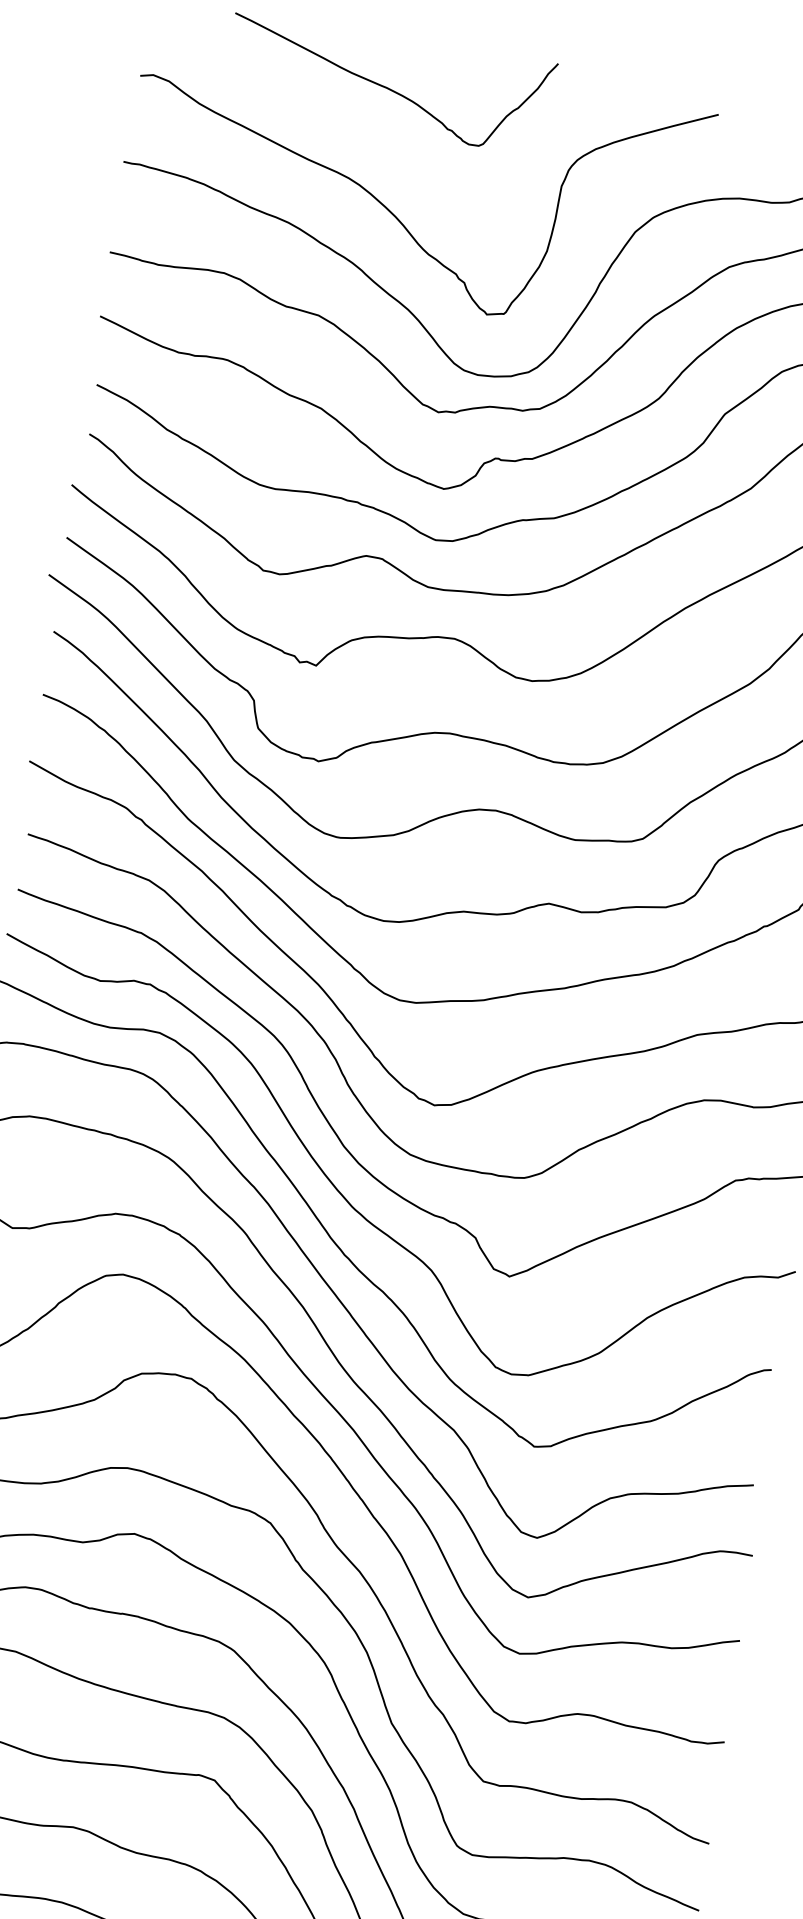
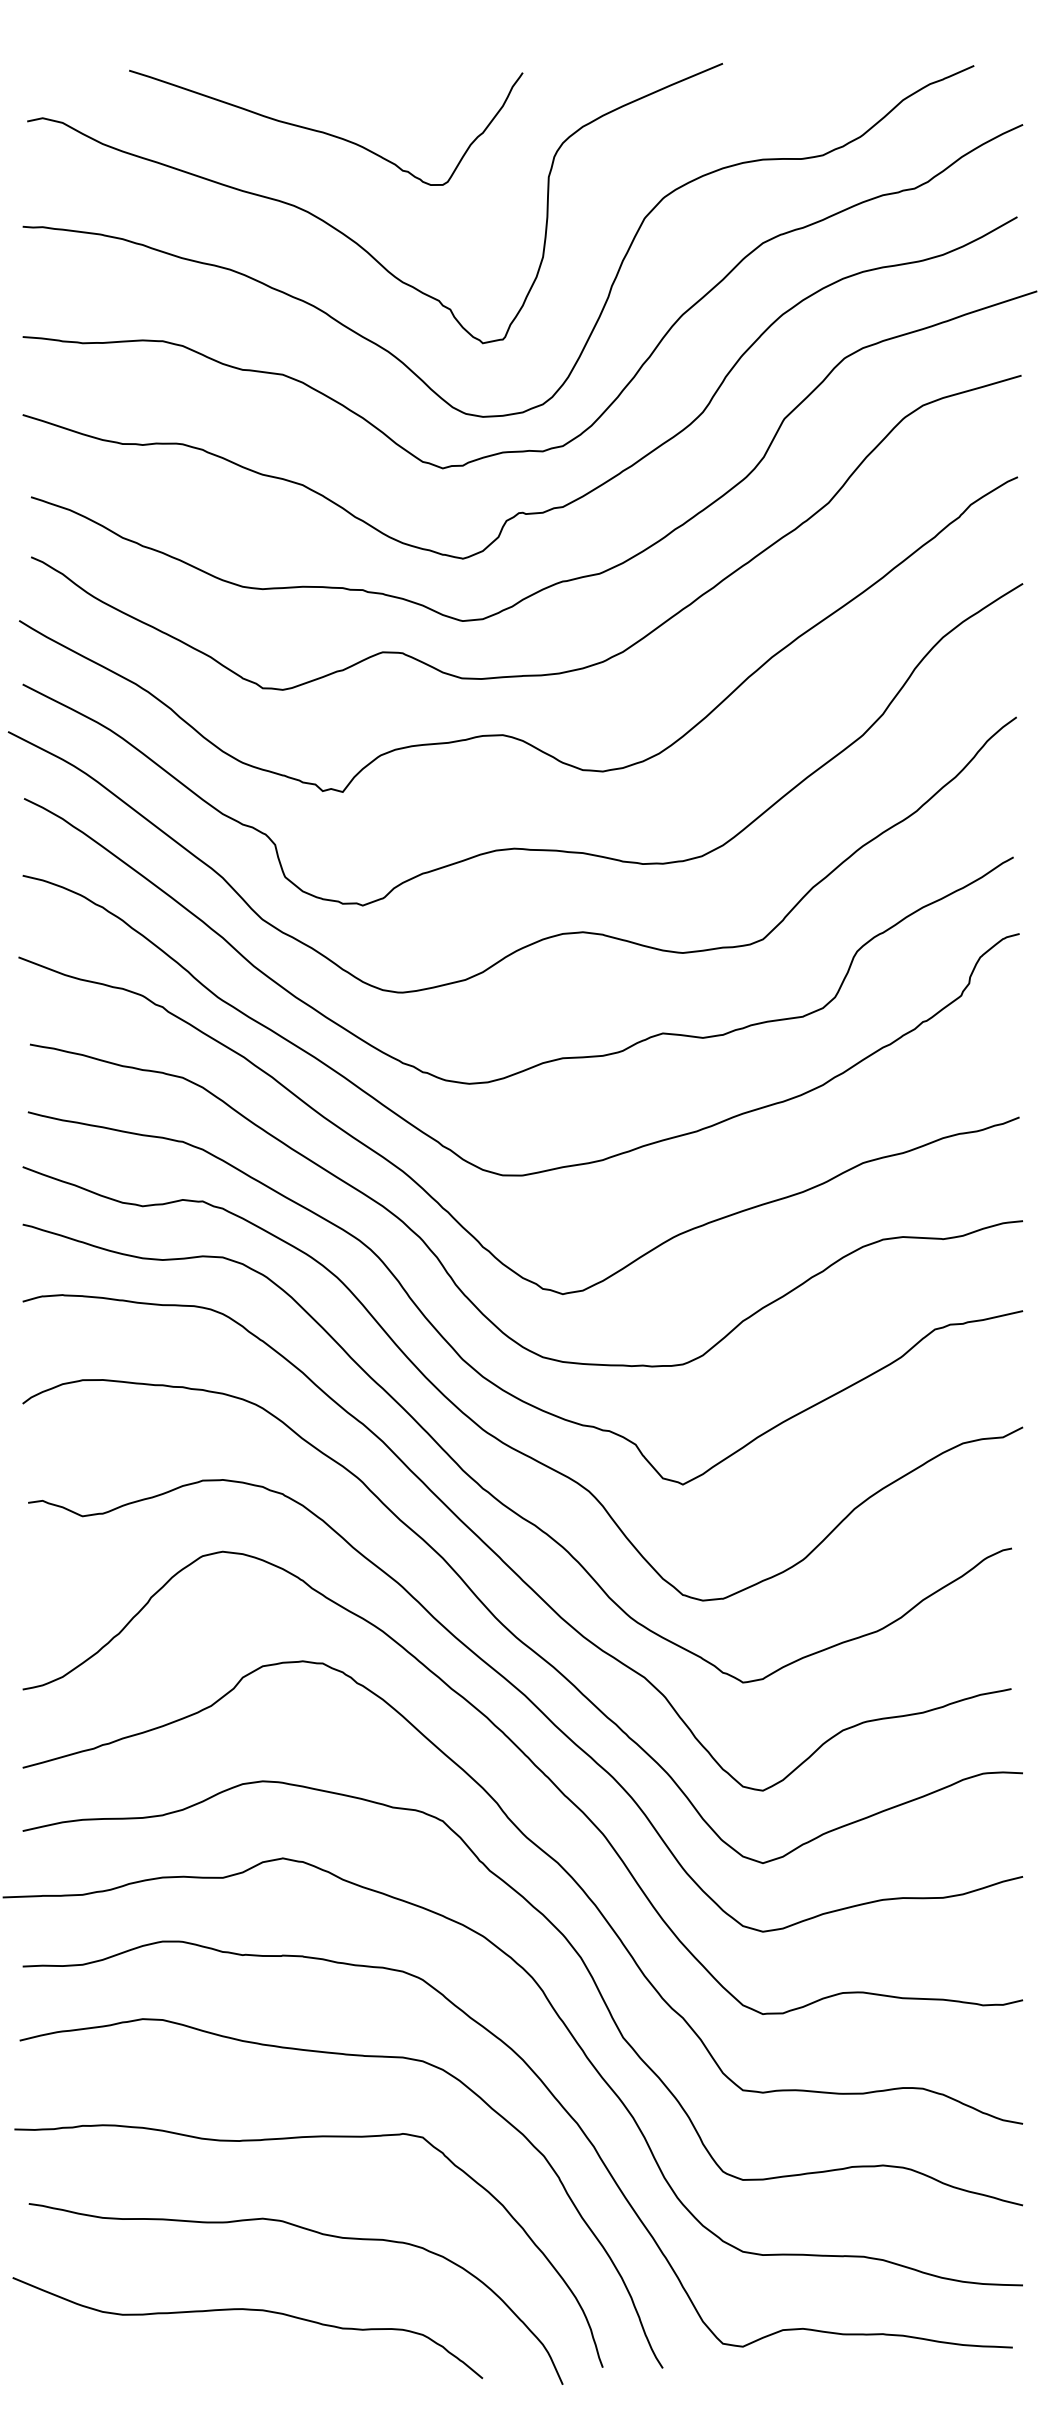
curve: (387, 87) -> (323, 131), moved

